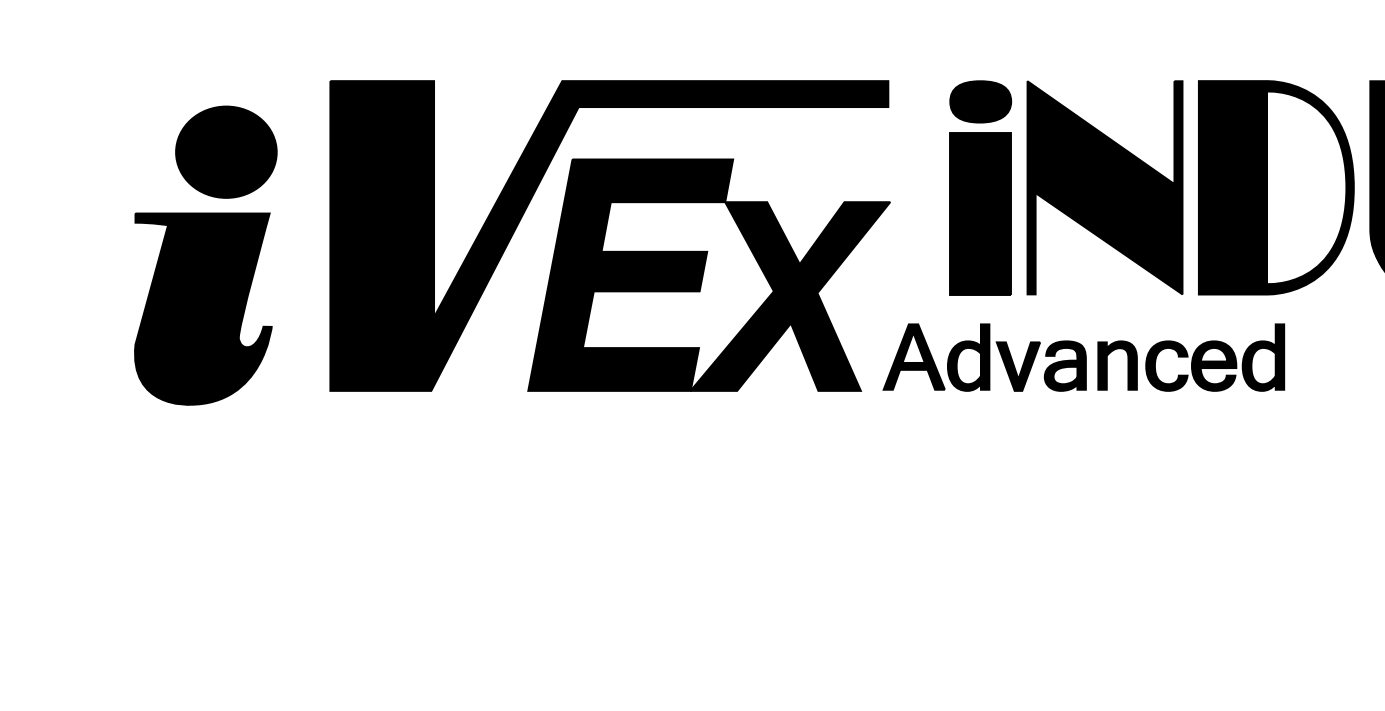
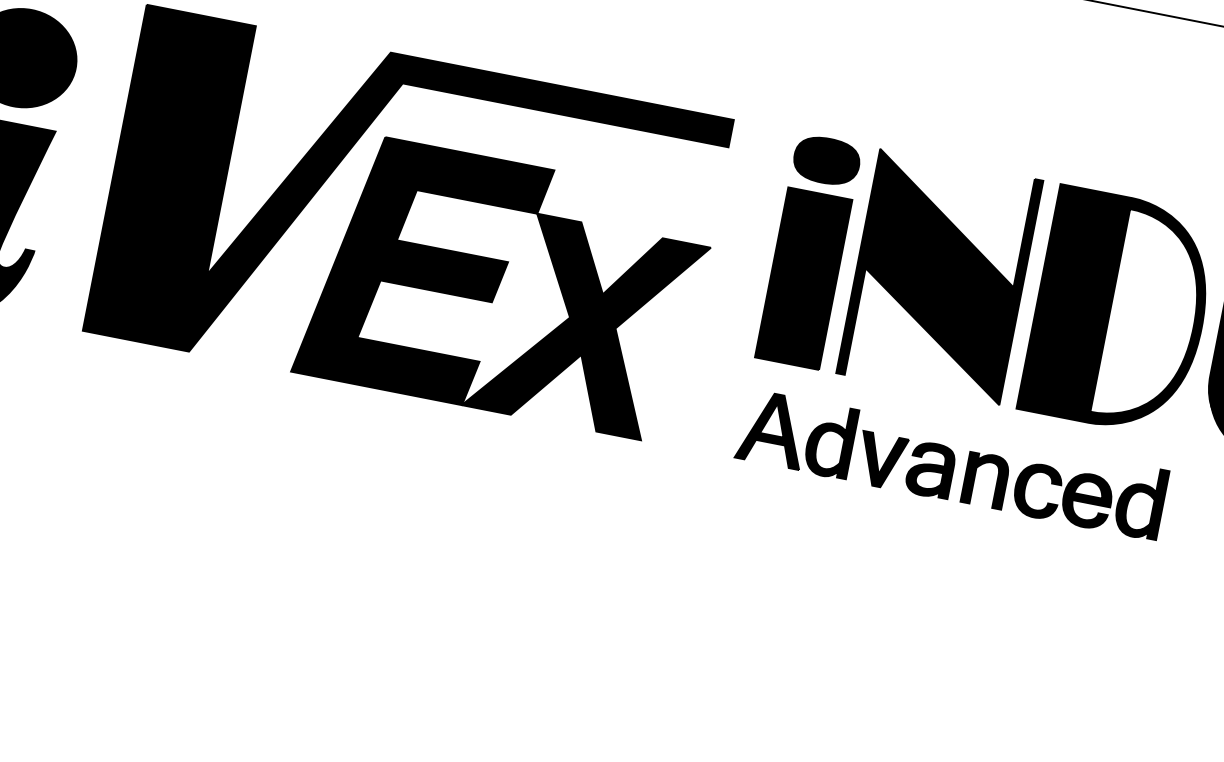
part: (1083, 357) -> (951, 464), moved

